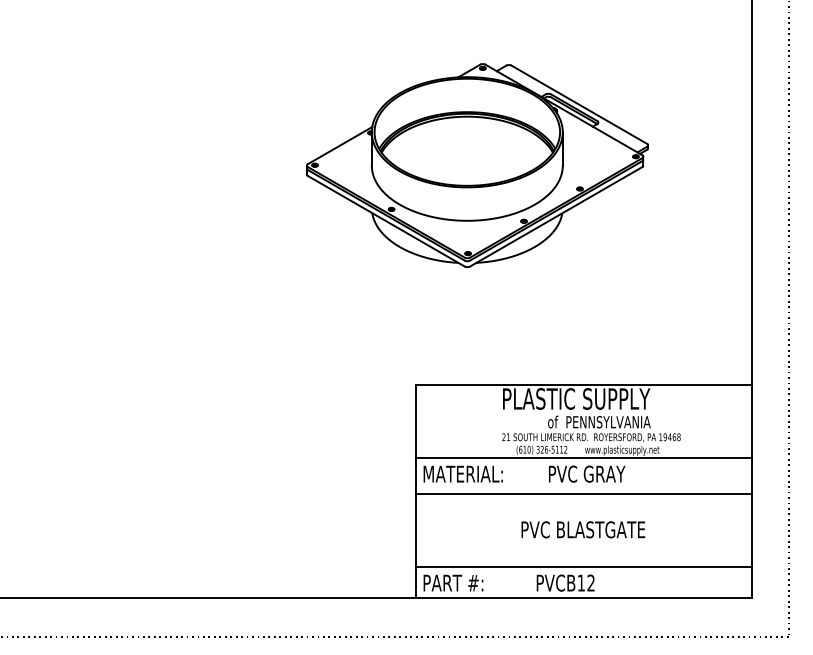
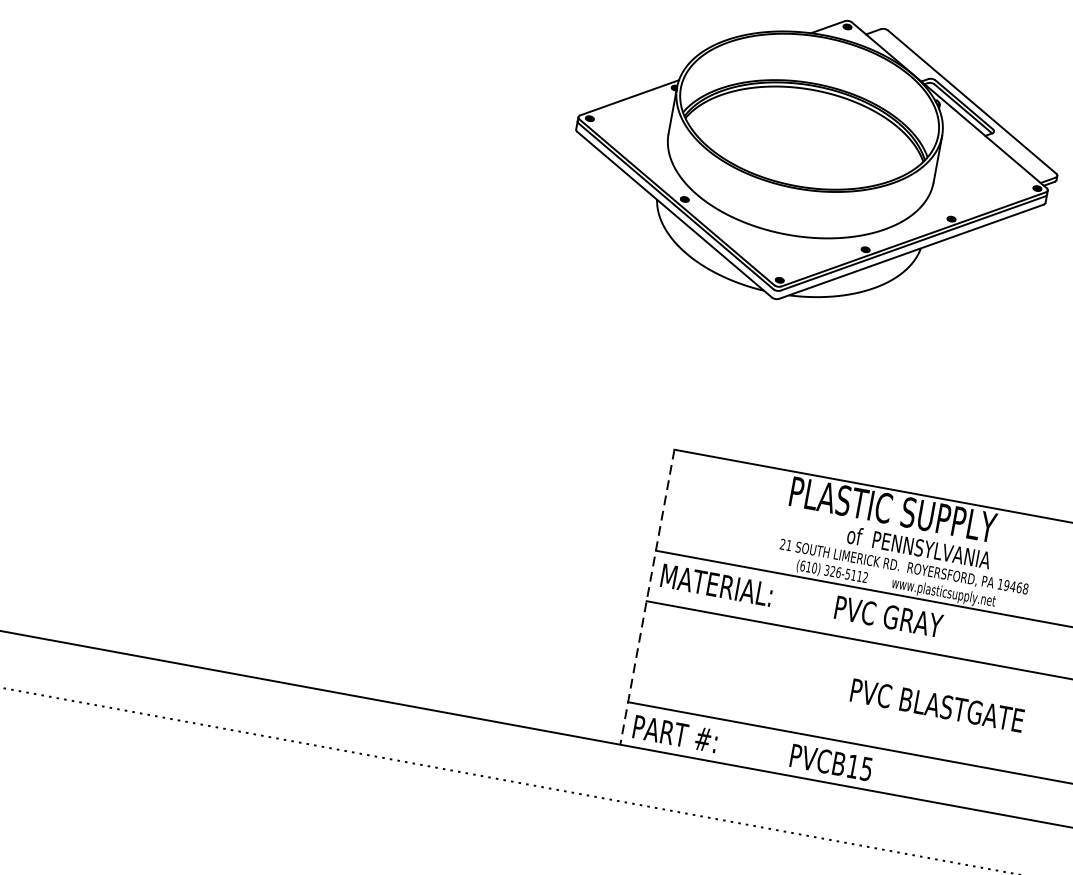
line: (416, 491) -> (647, 597), solid -> dashed
text: (583, 529) -> (937, 705), moved
text: (590, 582) -> (865, 768), PVCB12 -> PVCB15

